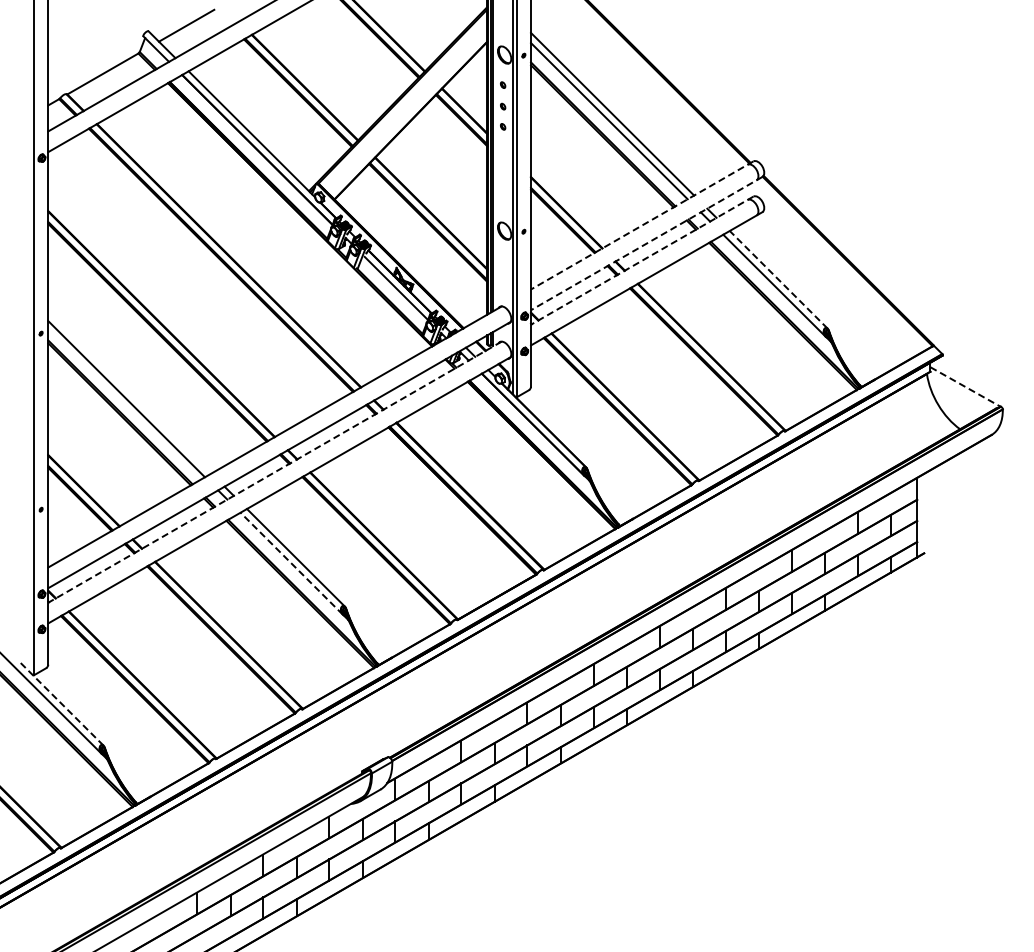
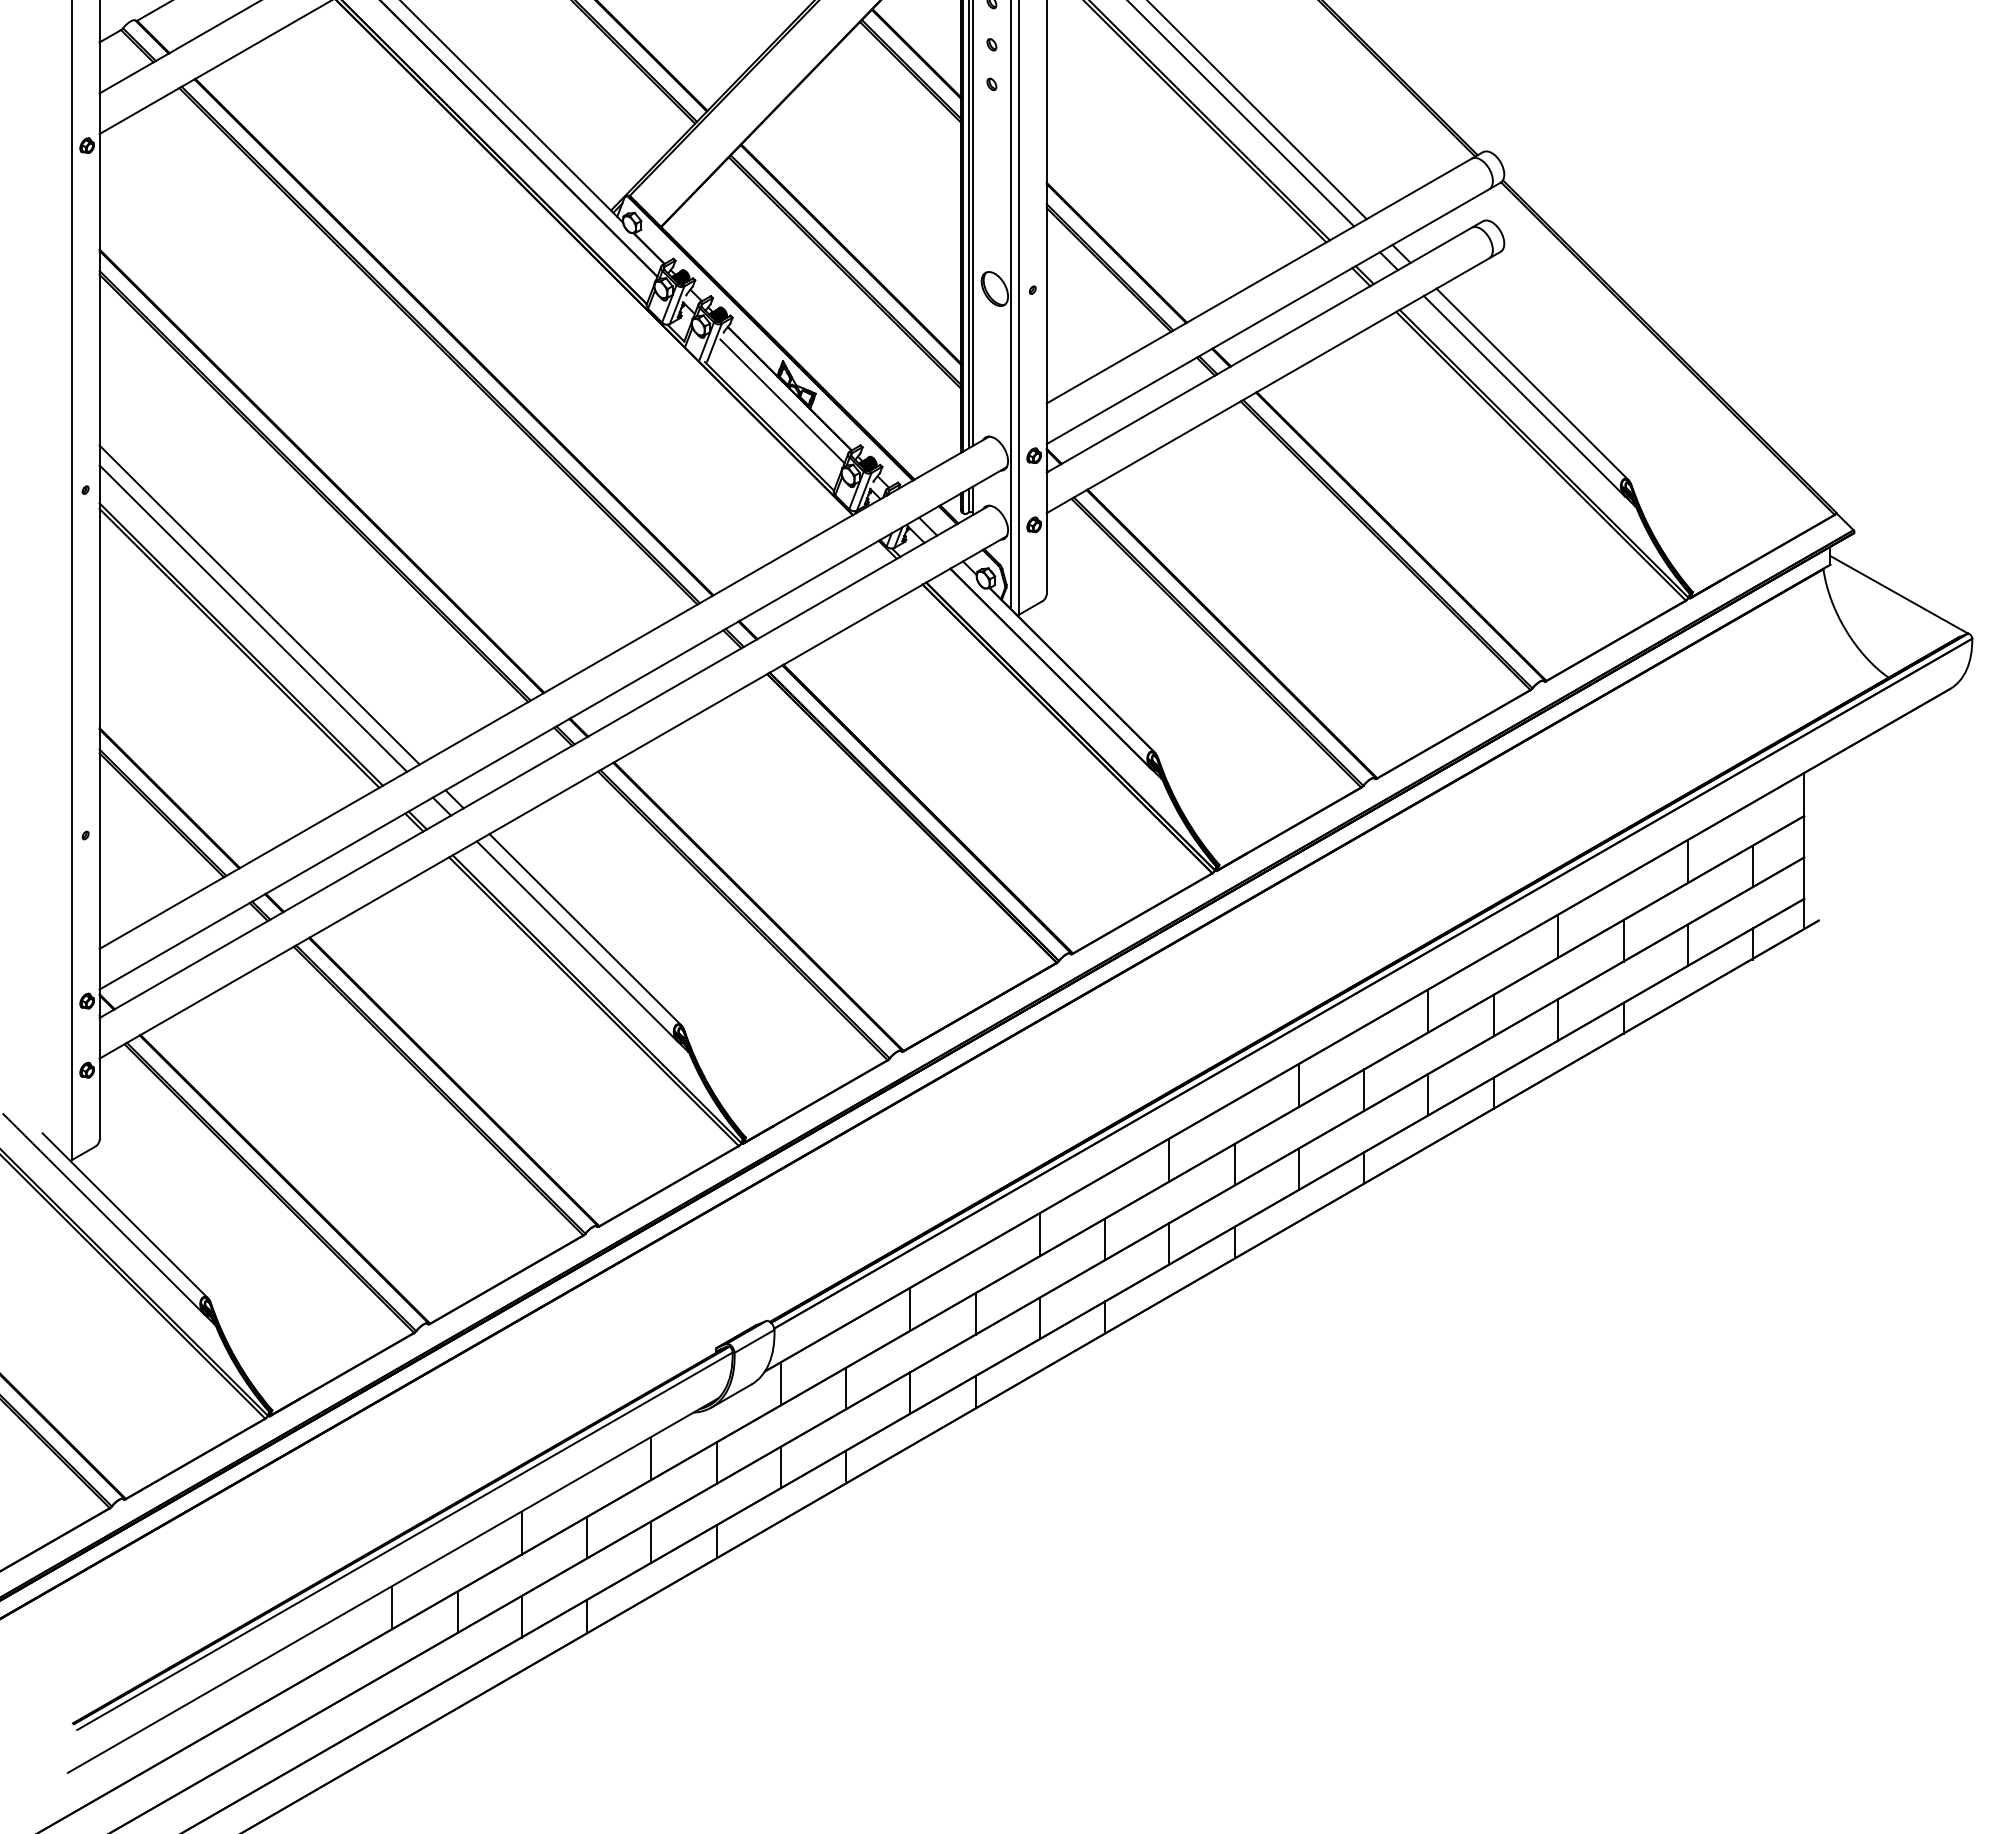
line: (641, 225) -> (1263, 277), dashed -> solid
line: (646, 243) -> (1273, 313), dashed -> solid
line: (641, 260) -> (1263, 346), dashed -> solid
line: (778, 279) -> (1532, 383), dashed -> solid
line: (966, 387) -> (1900, 595), dashed -> solid
line: (129, 391) -> (258, 603), added
line: (275, 472) -> (545, 762), dashed -> solid
line: (291, 563) -> (576, 941), dashed -> solid
line: (61, 703) -> (125, 1215), dashed -> solid

